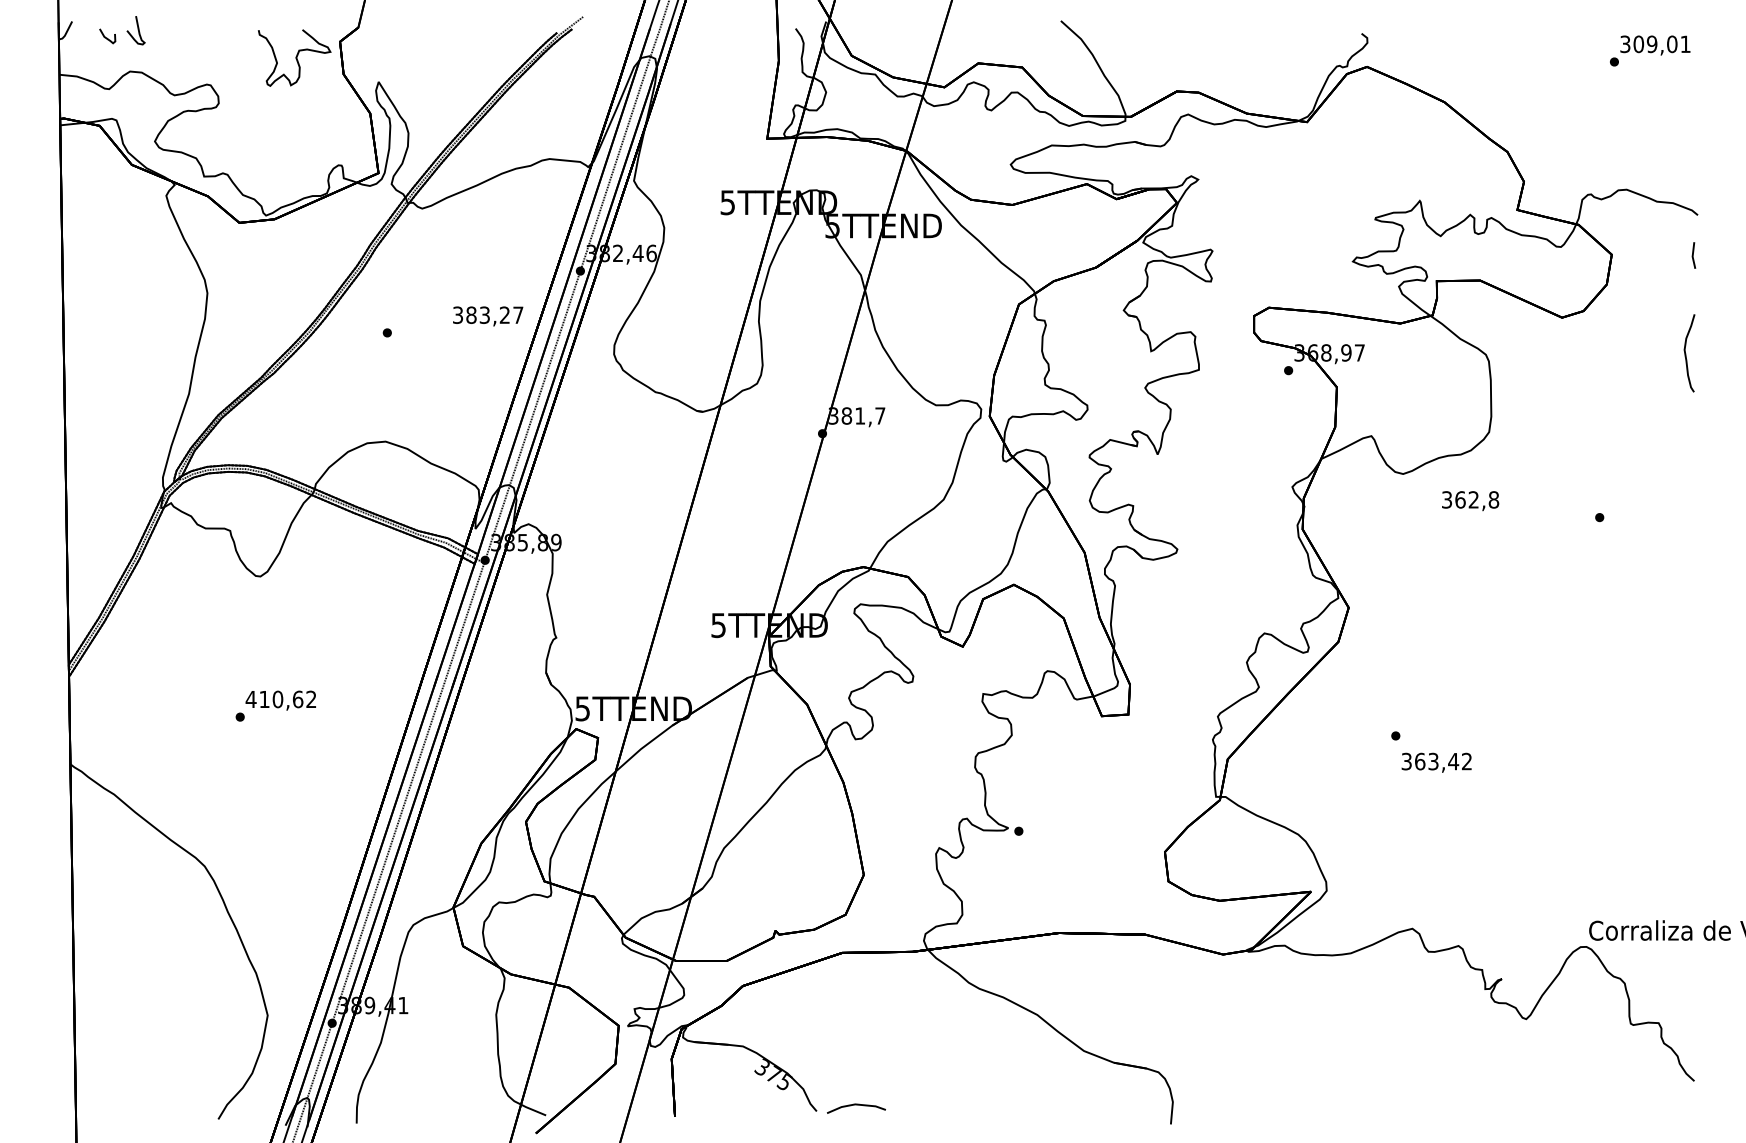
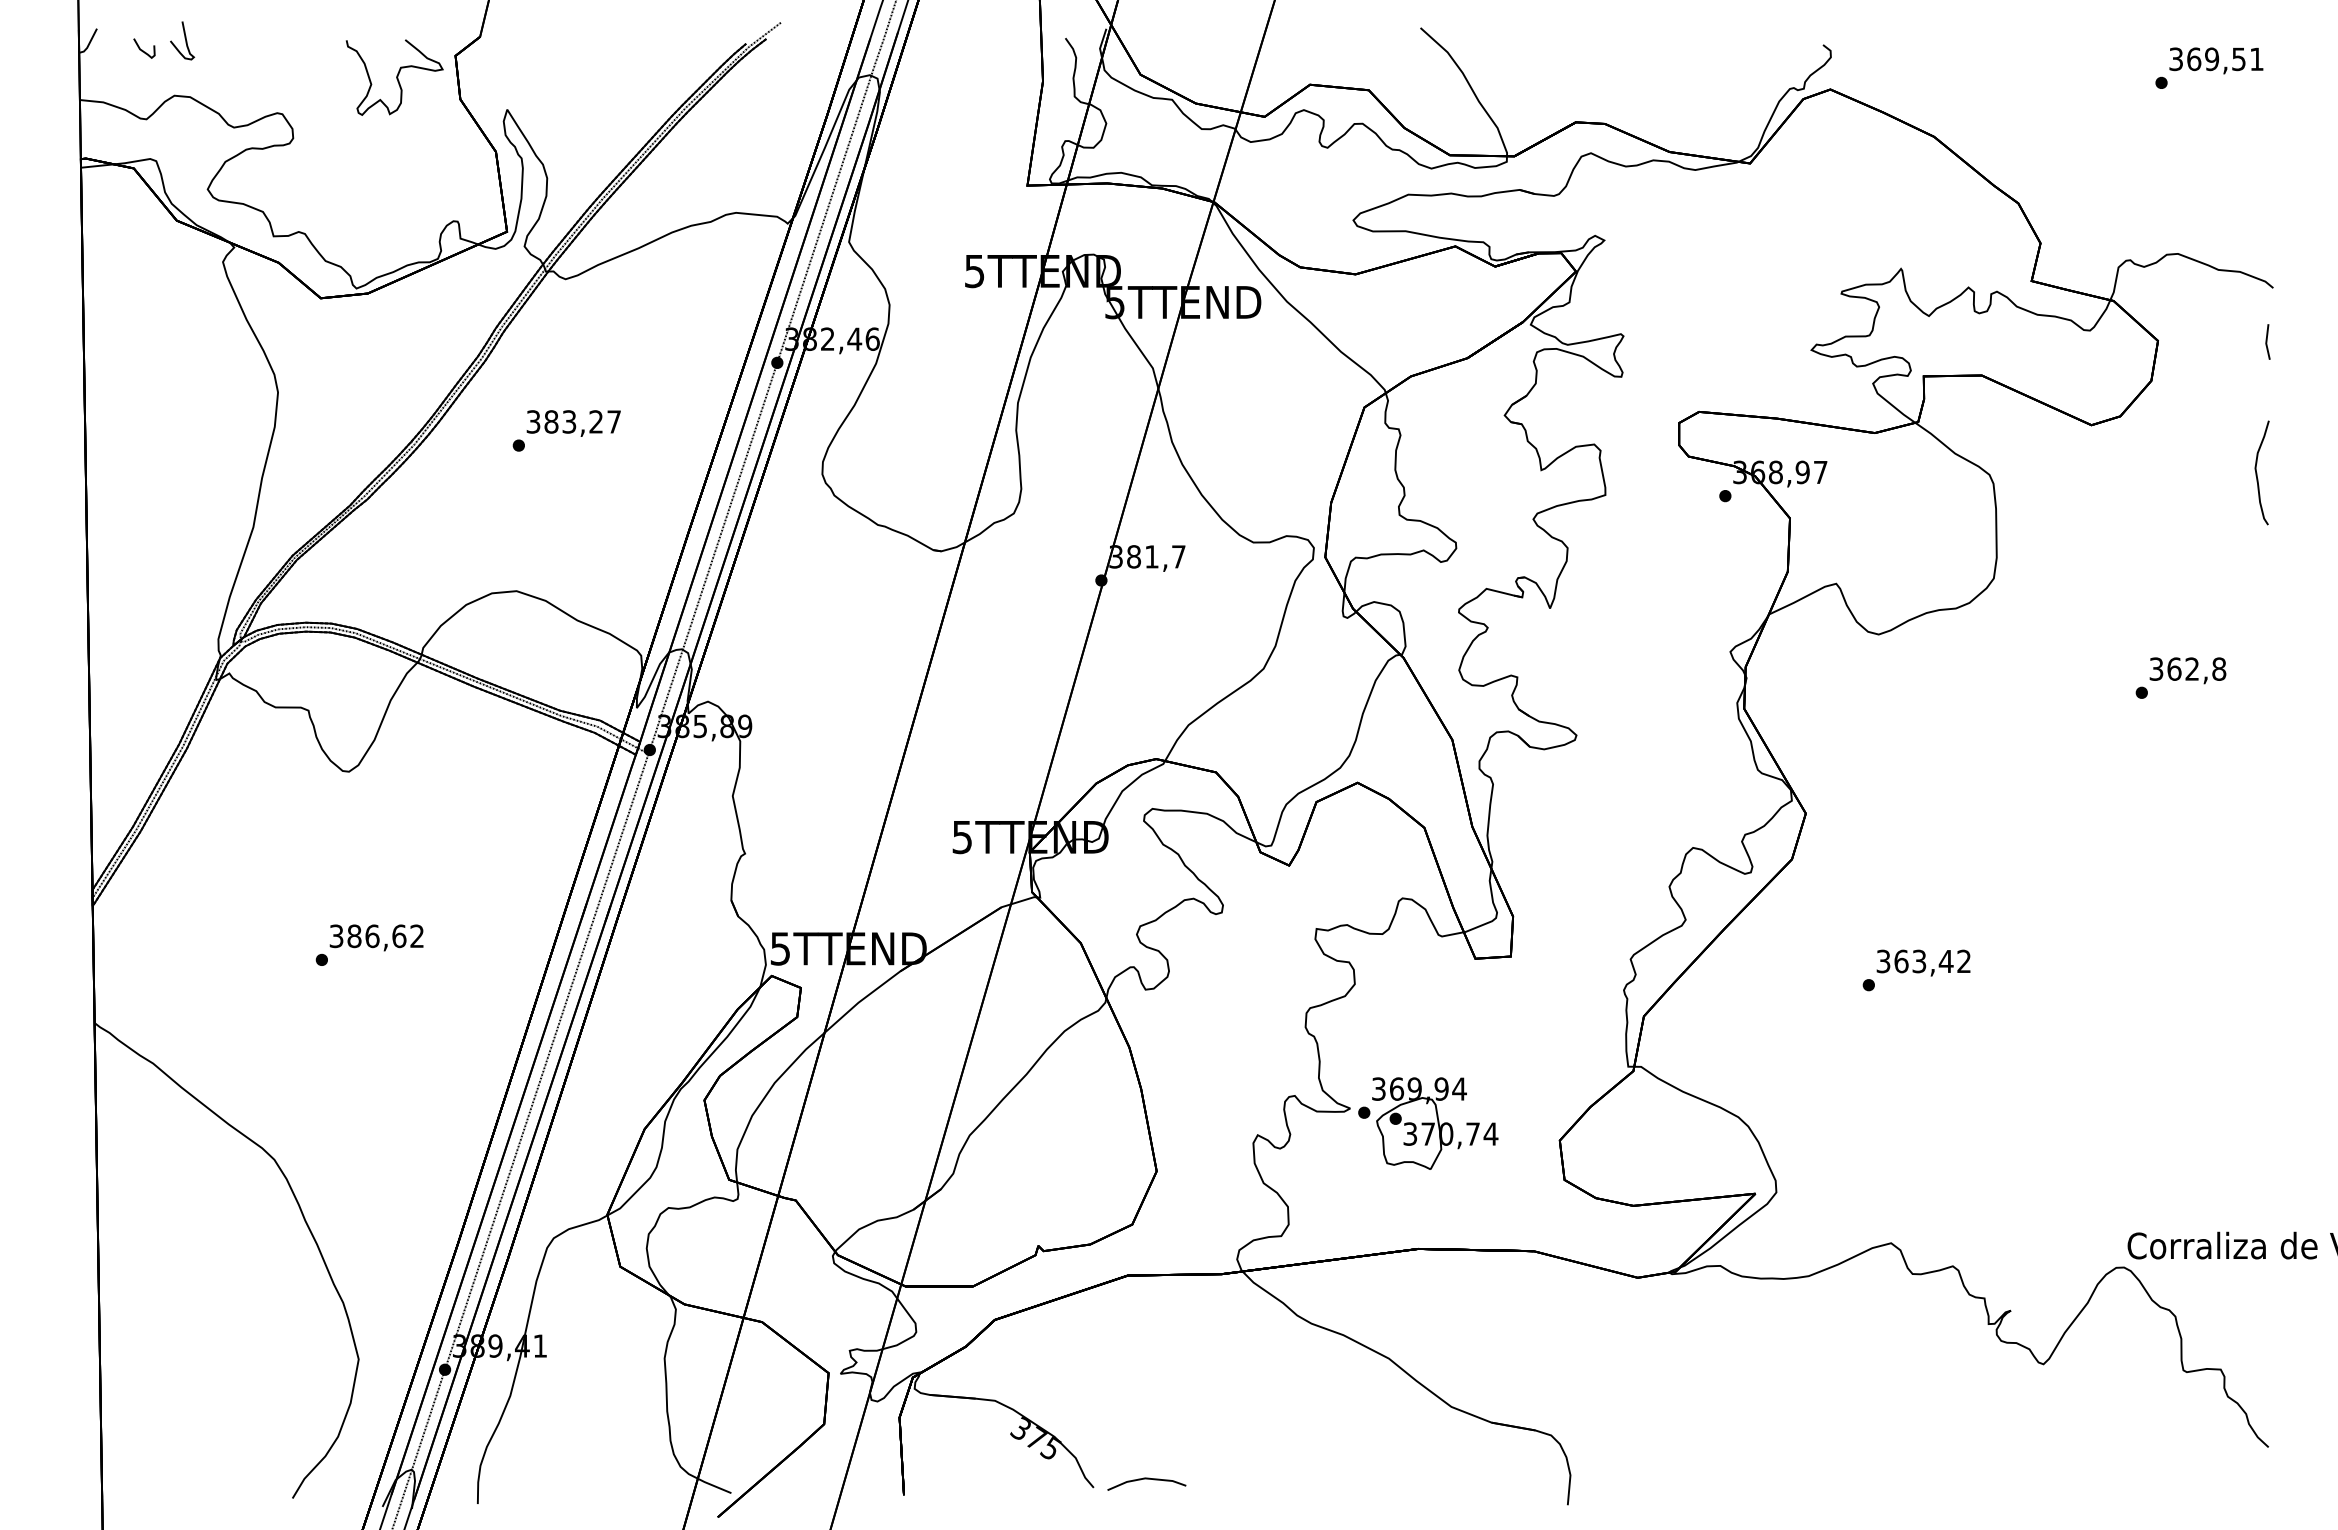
text: (1655, 44) -> (2216, 59), 309,01 -> 369,51
text: (487, 316) -> (573, 423), moved
text: (1470, 500) -> (2187, 670), moved
text: (264, 699) -> (354, 936), 410,62 -> 386,62
text: (1436, 762) -> (1923, 962), moved
part: (1072, 839) -> (1435, 1123), added

